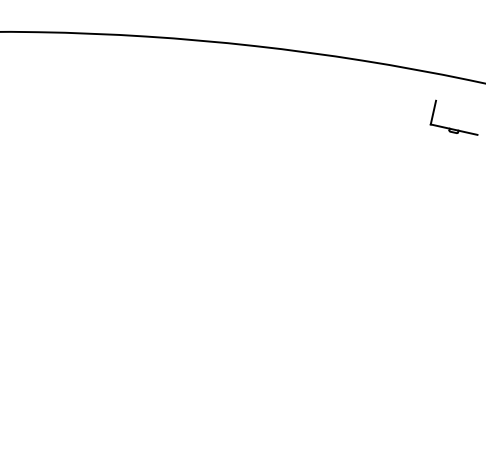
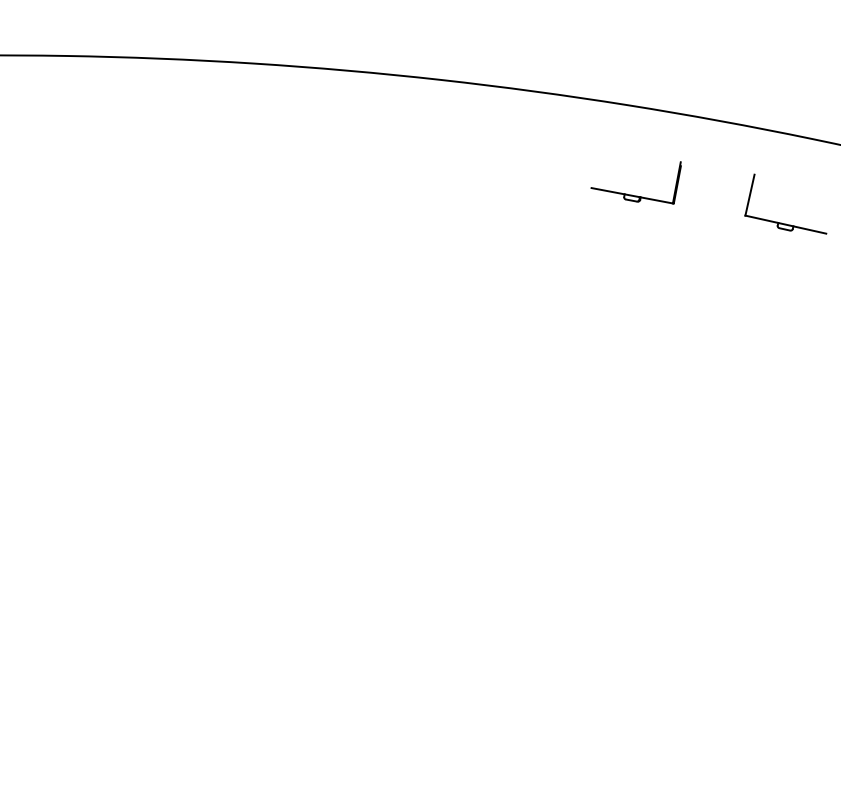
part: (364, 111) -> (630, 193), added

